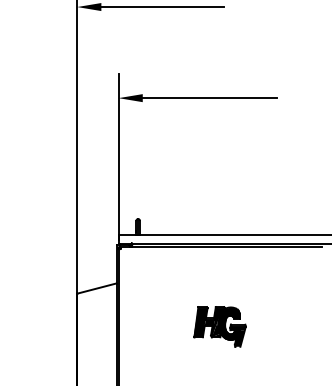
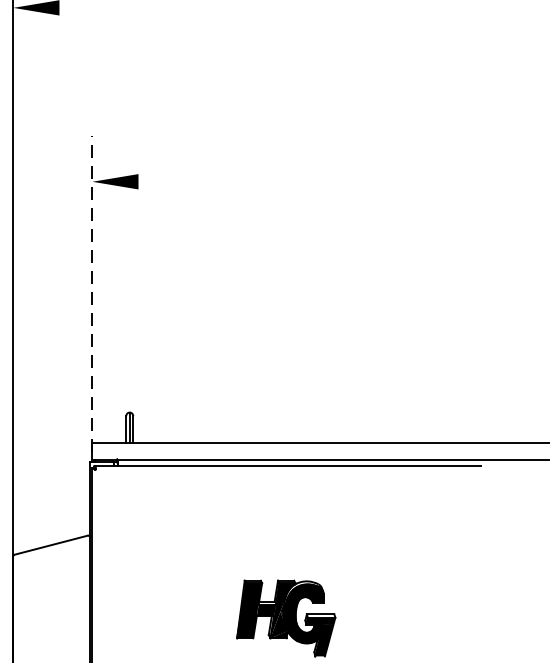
line: (162, 7) -> (176, 8), removed
line: (209, 98) -> (265, 182), removed
line: (118, 156) -> (92, 293), solid -> dashed

